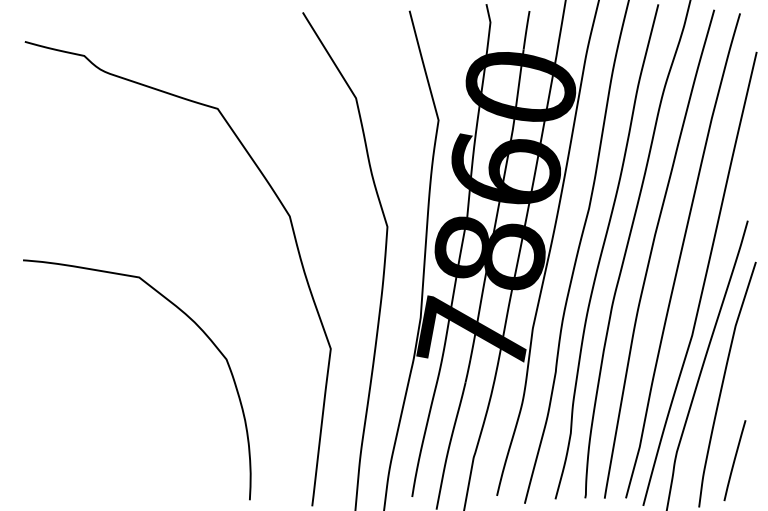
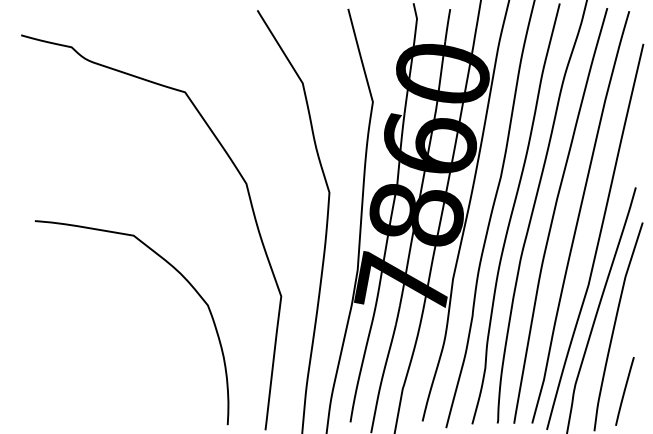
curve: (187, 317) -> (174, 269), moved

